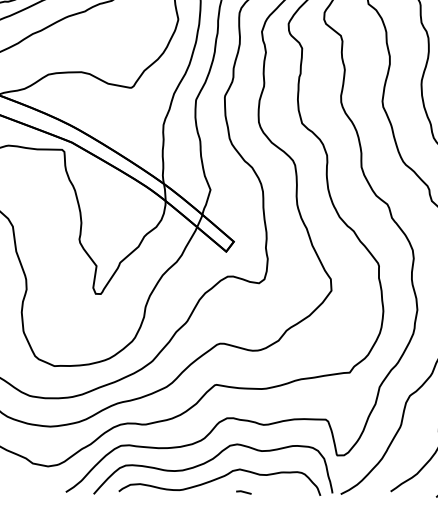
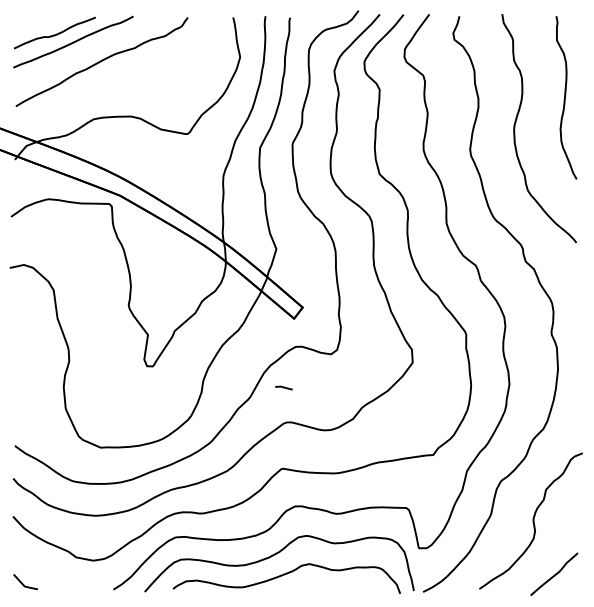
line: (243, 492) -> (283, 387), moved

